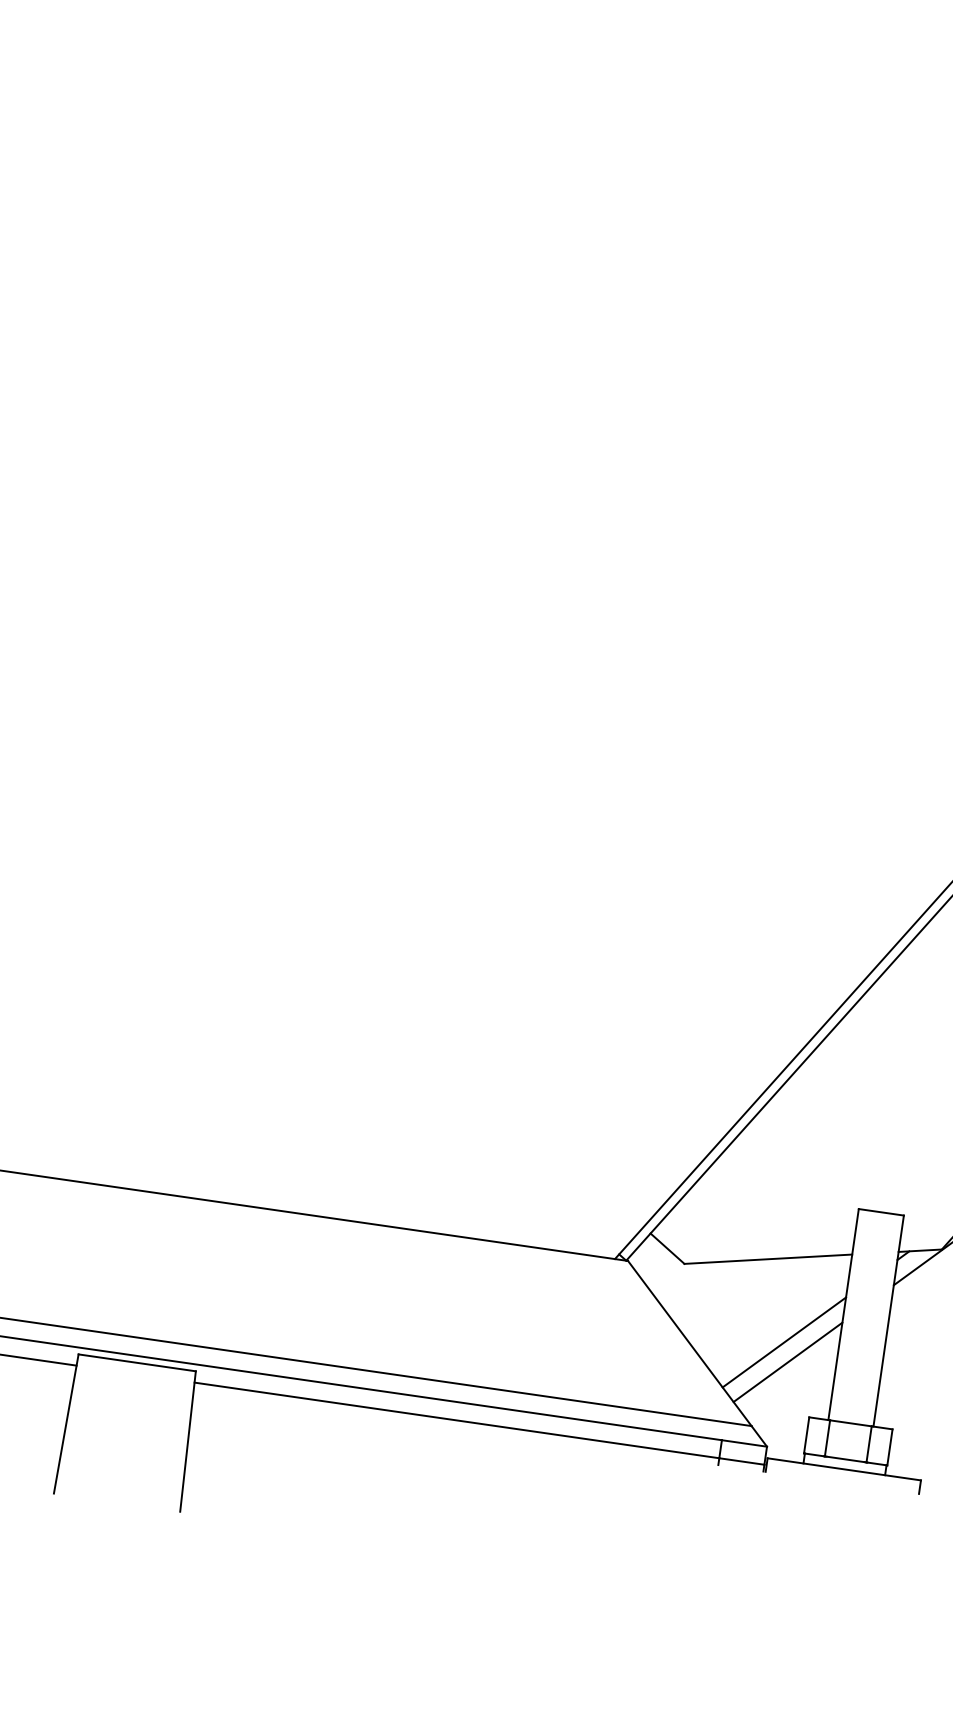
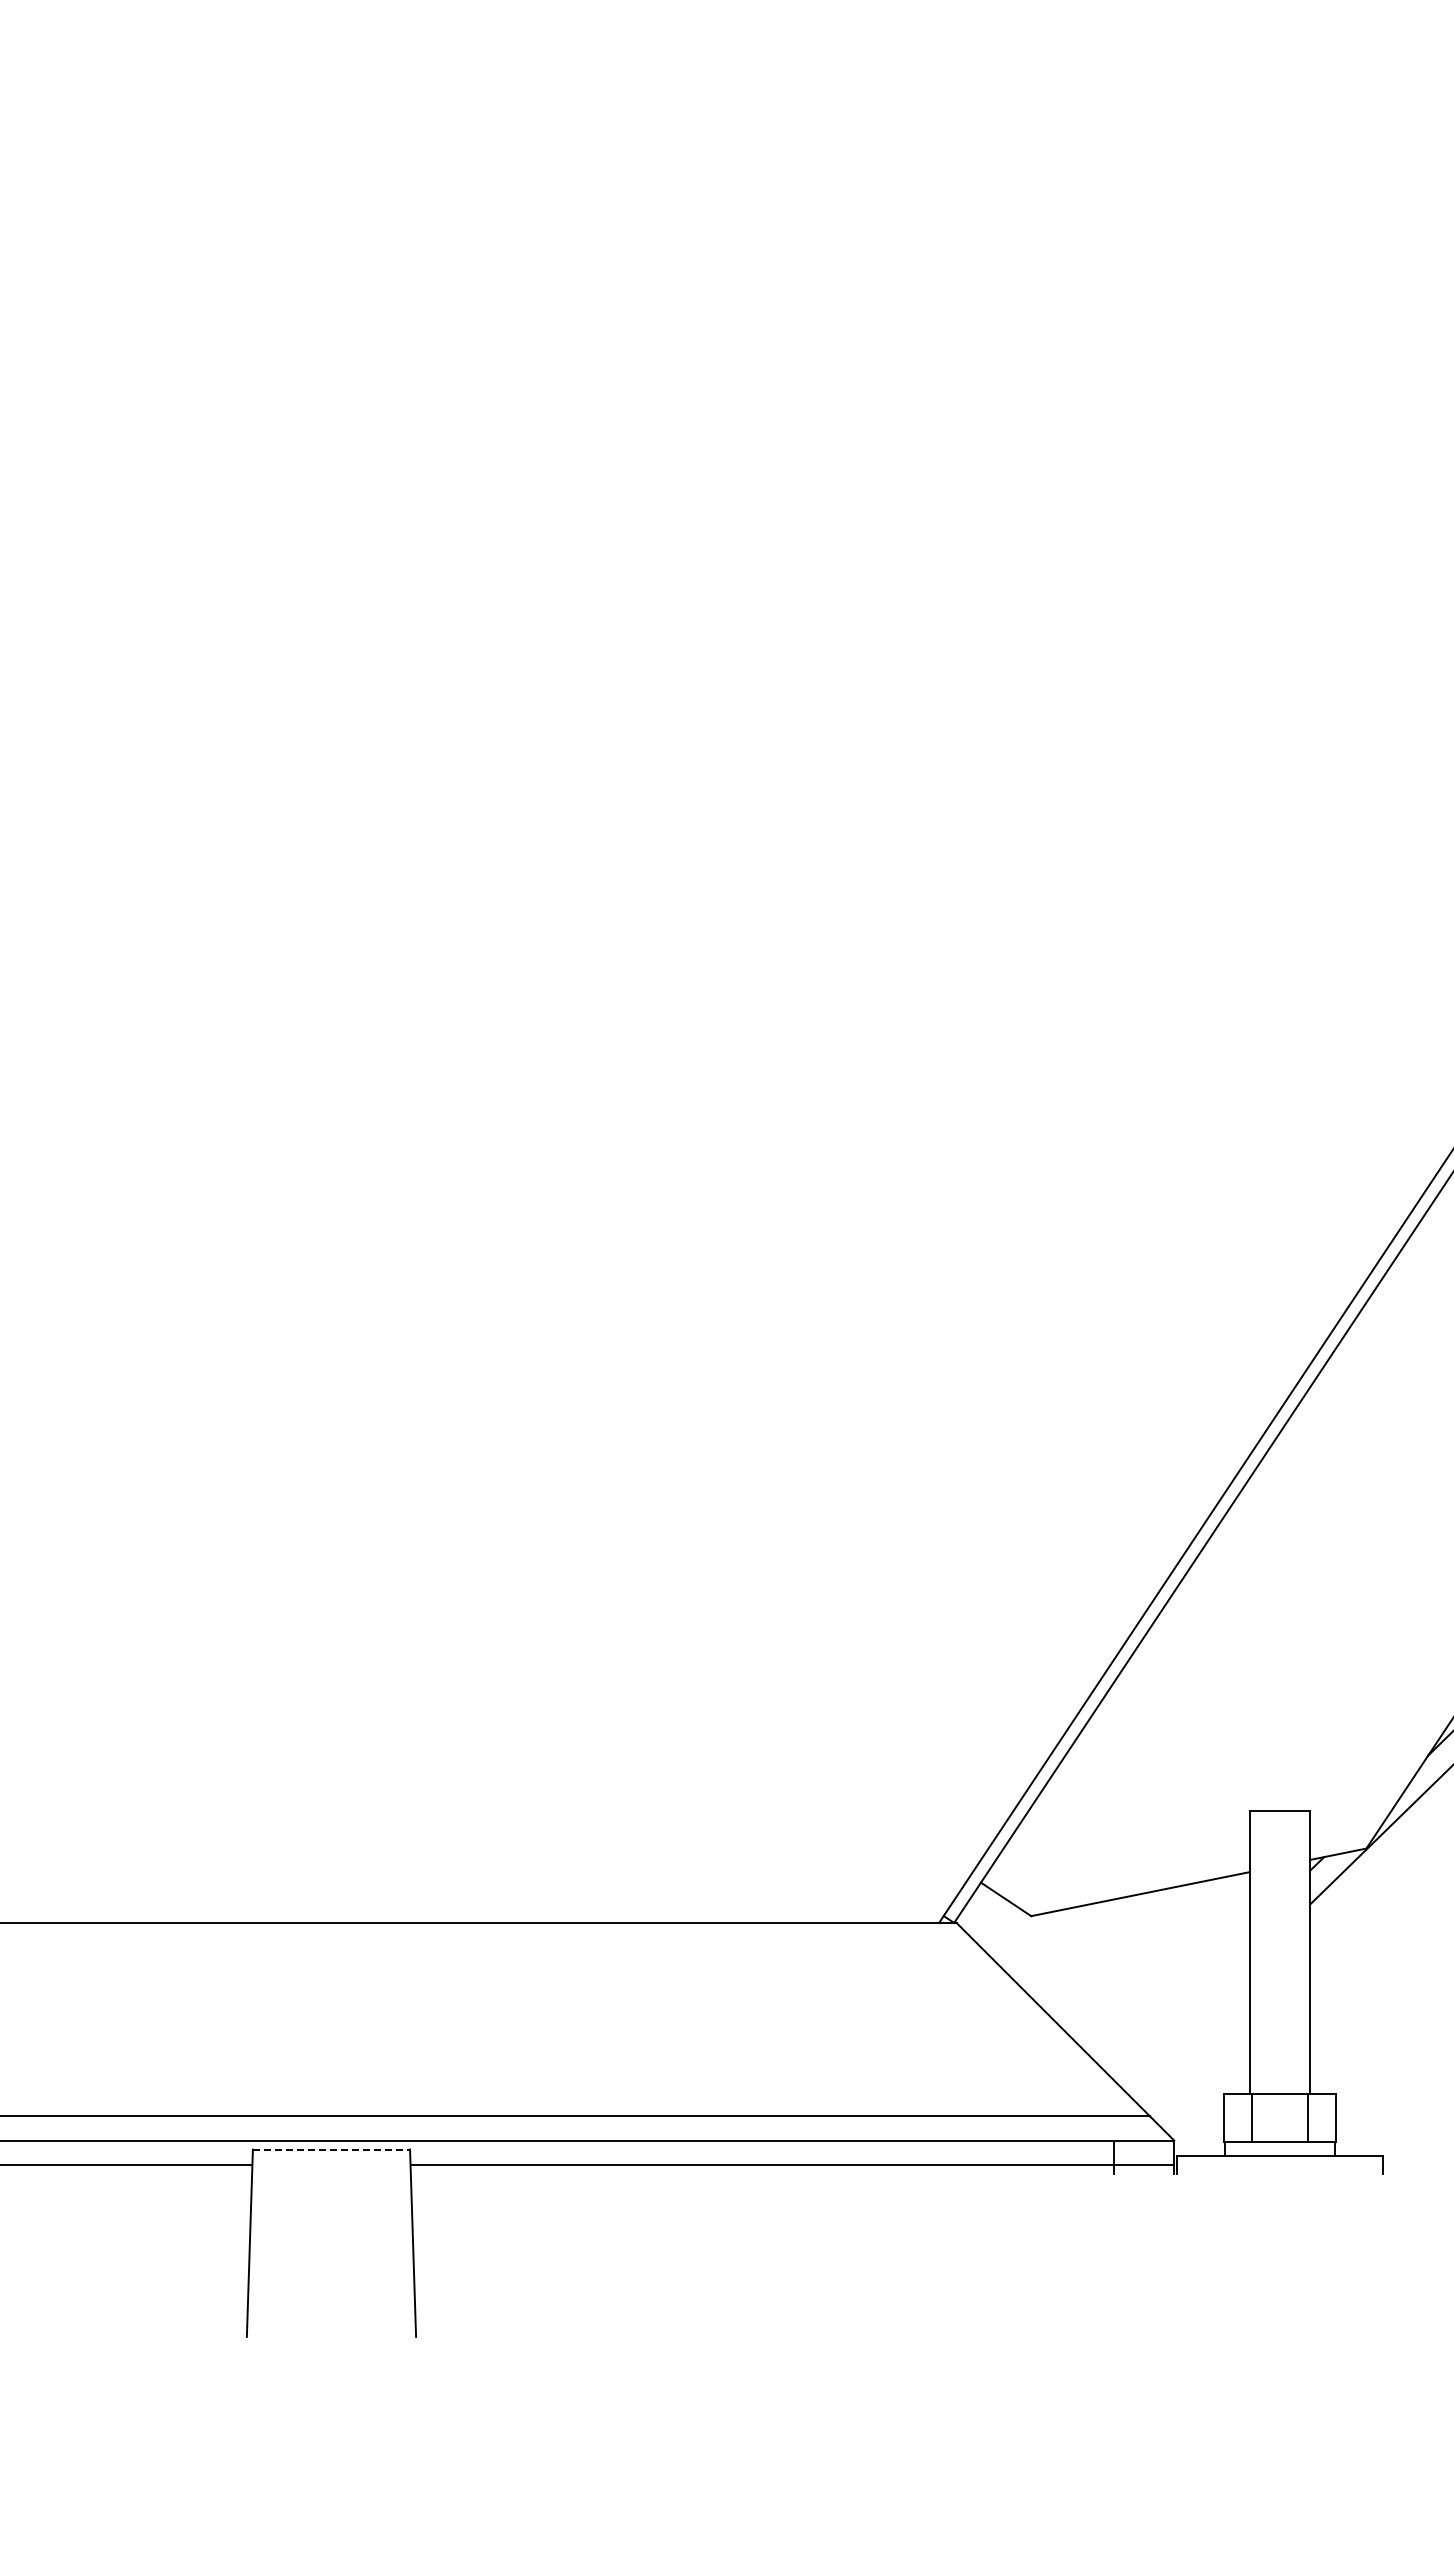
line: (783, 1342) -> (1176, 2000), removed
line: (137, 1362) -> (331, 2149), solid -> dashed
line: (787, 1362) -> (1185, 2025), removed

